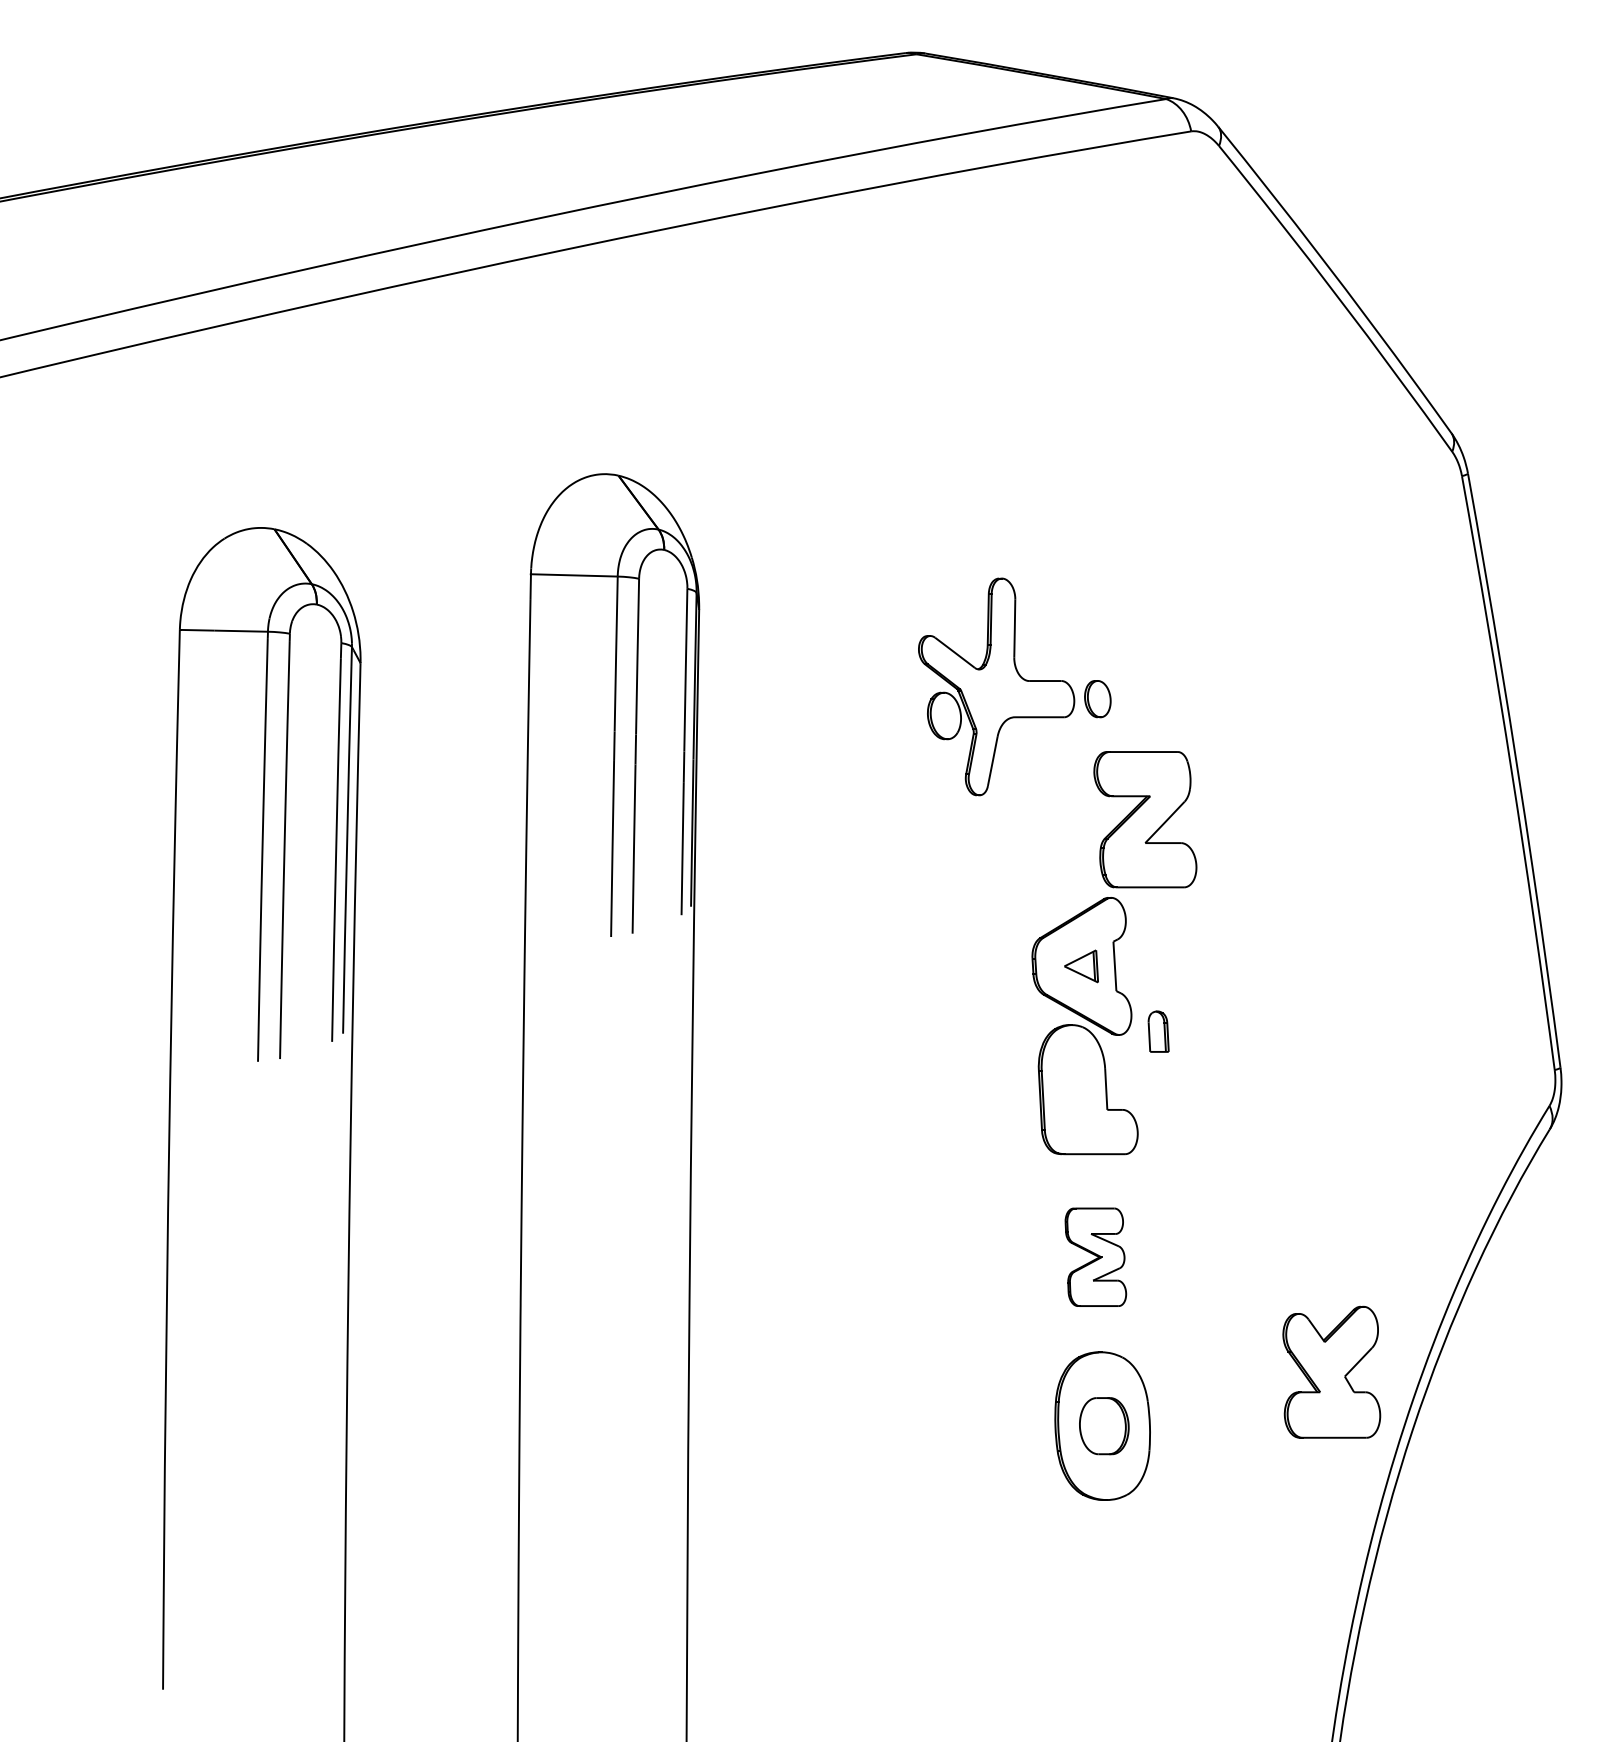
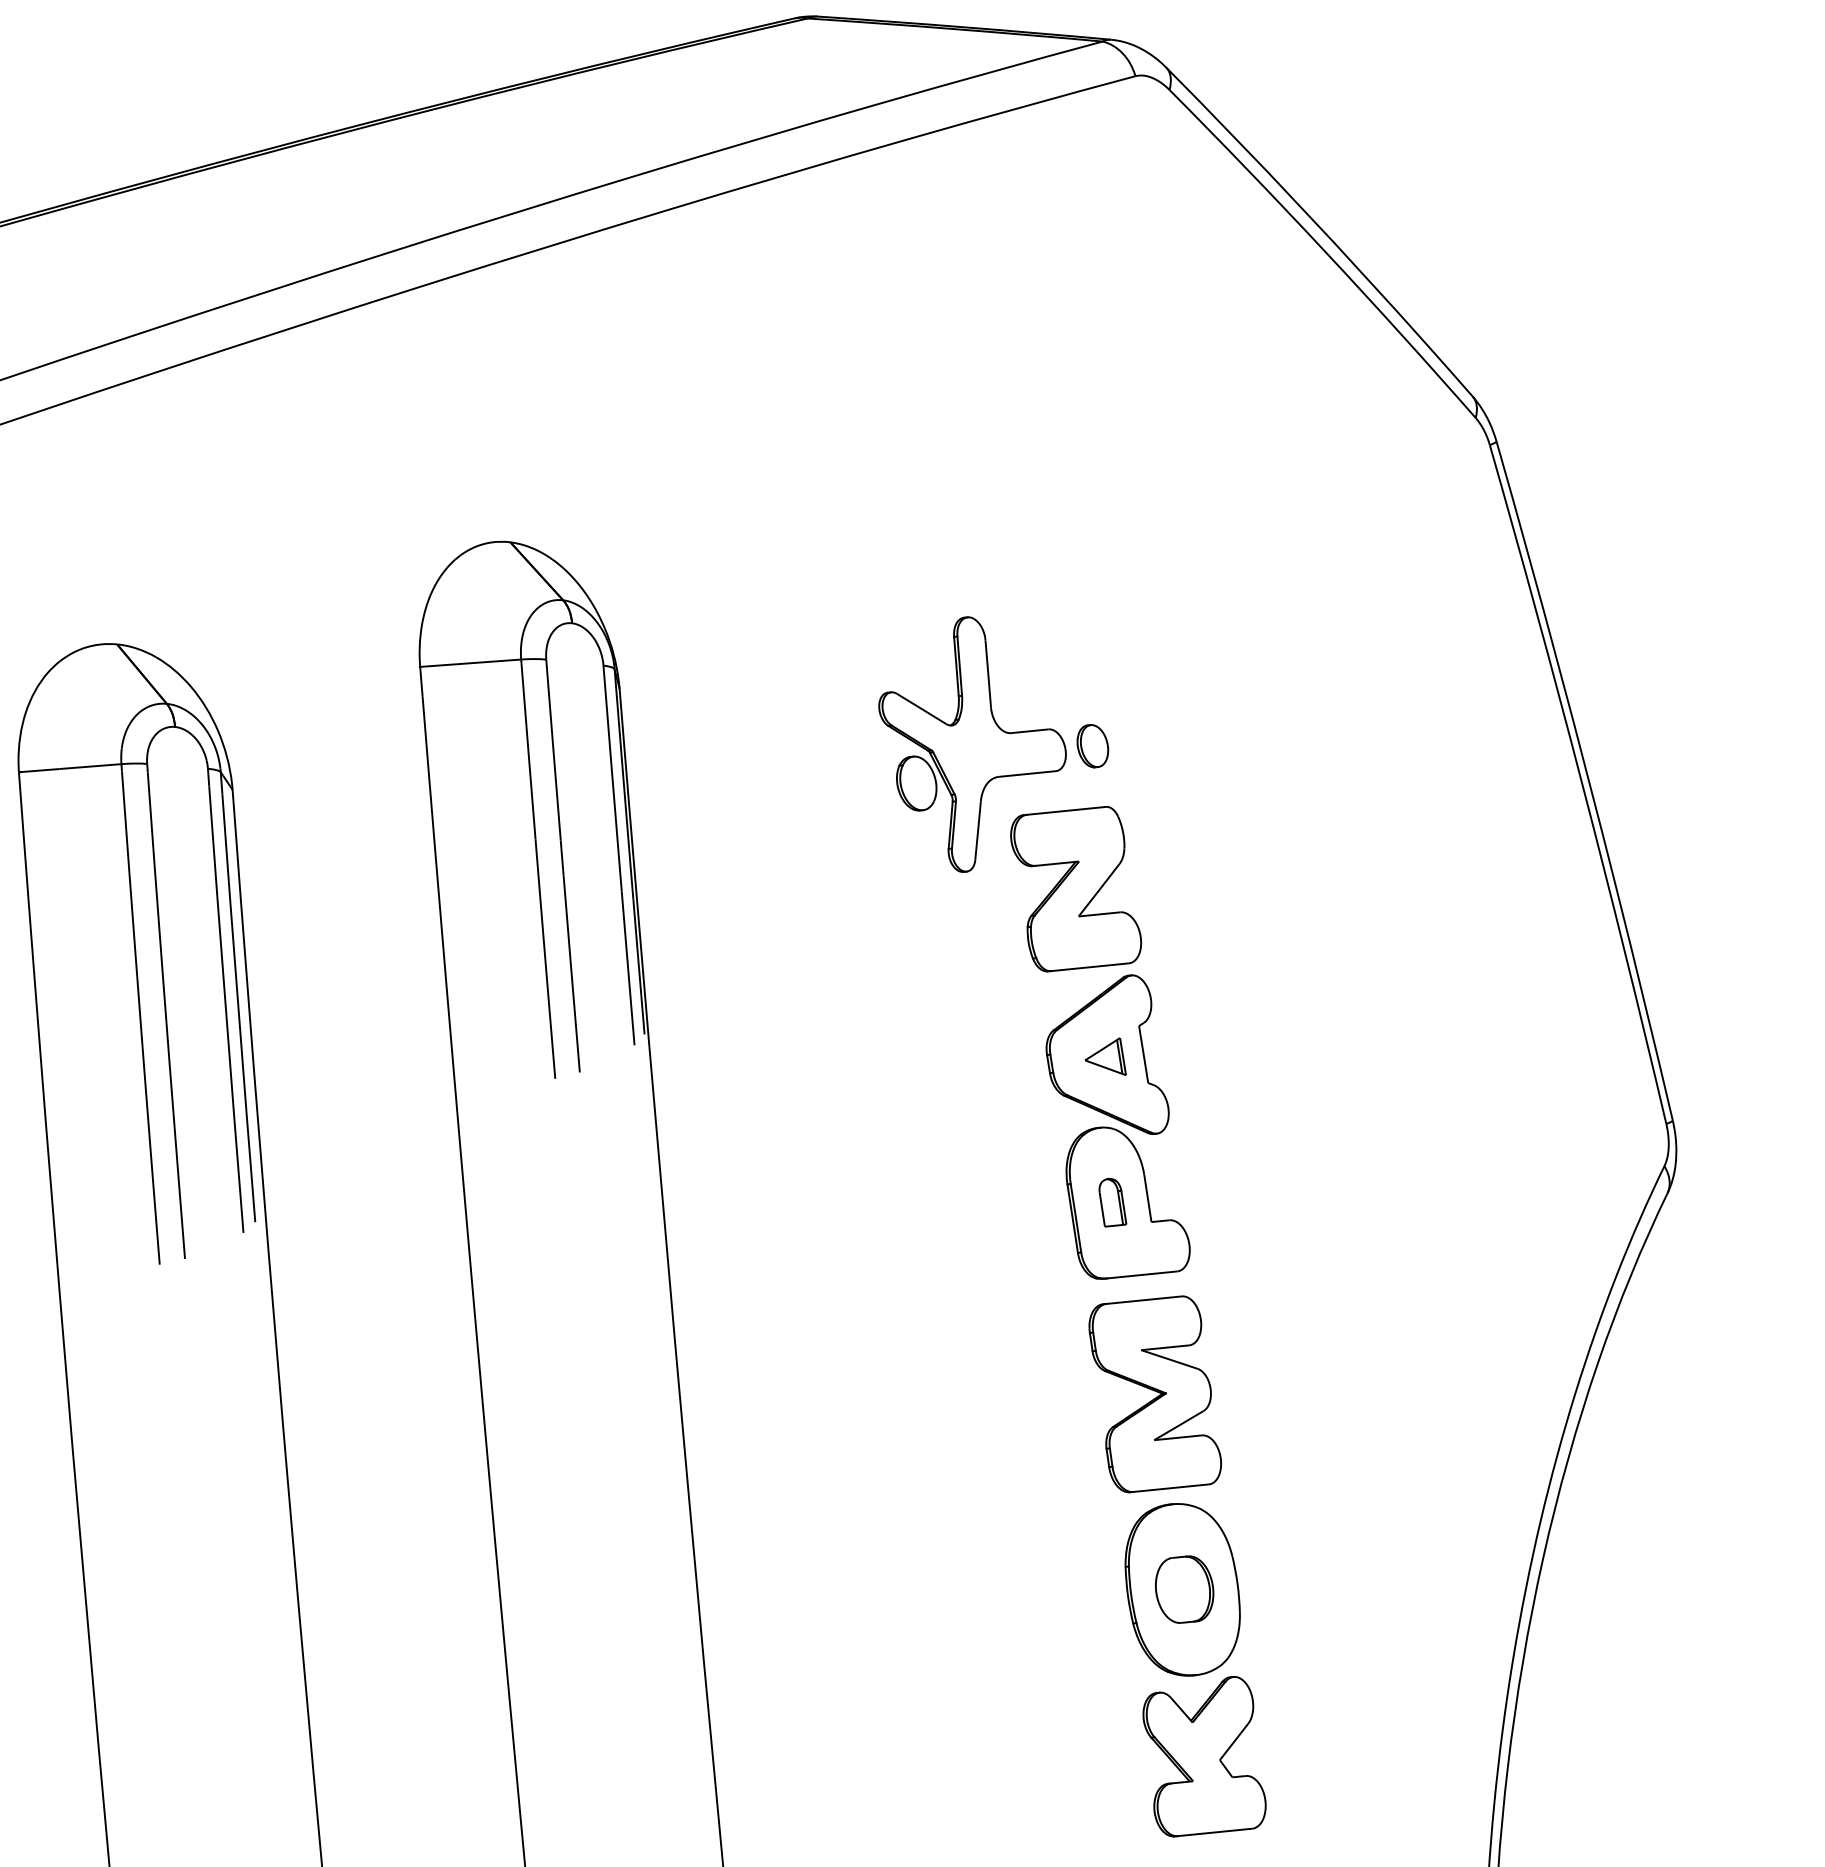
part: (1145, 819) -> (1076, 889), moved
part: (1158, 1031) -> (1112, 1202), moved
part: (1095, 1257) -> (1154, 1394), size x1.67
part: (1331, 1371) -> (1203, 1755), moved

